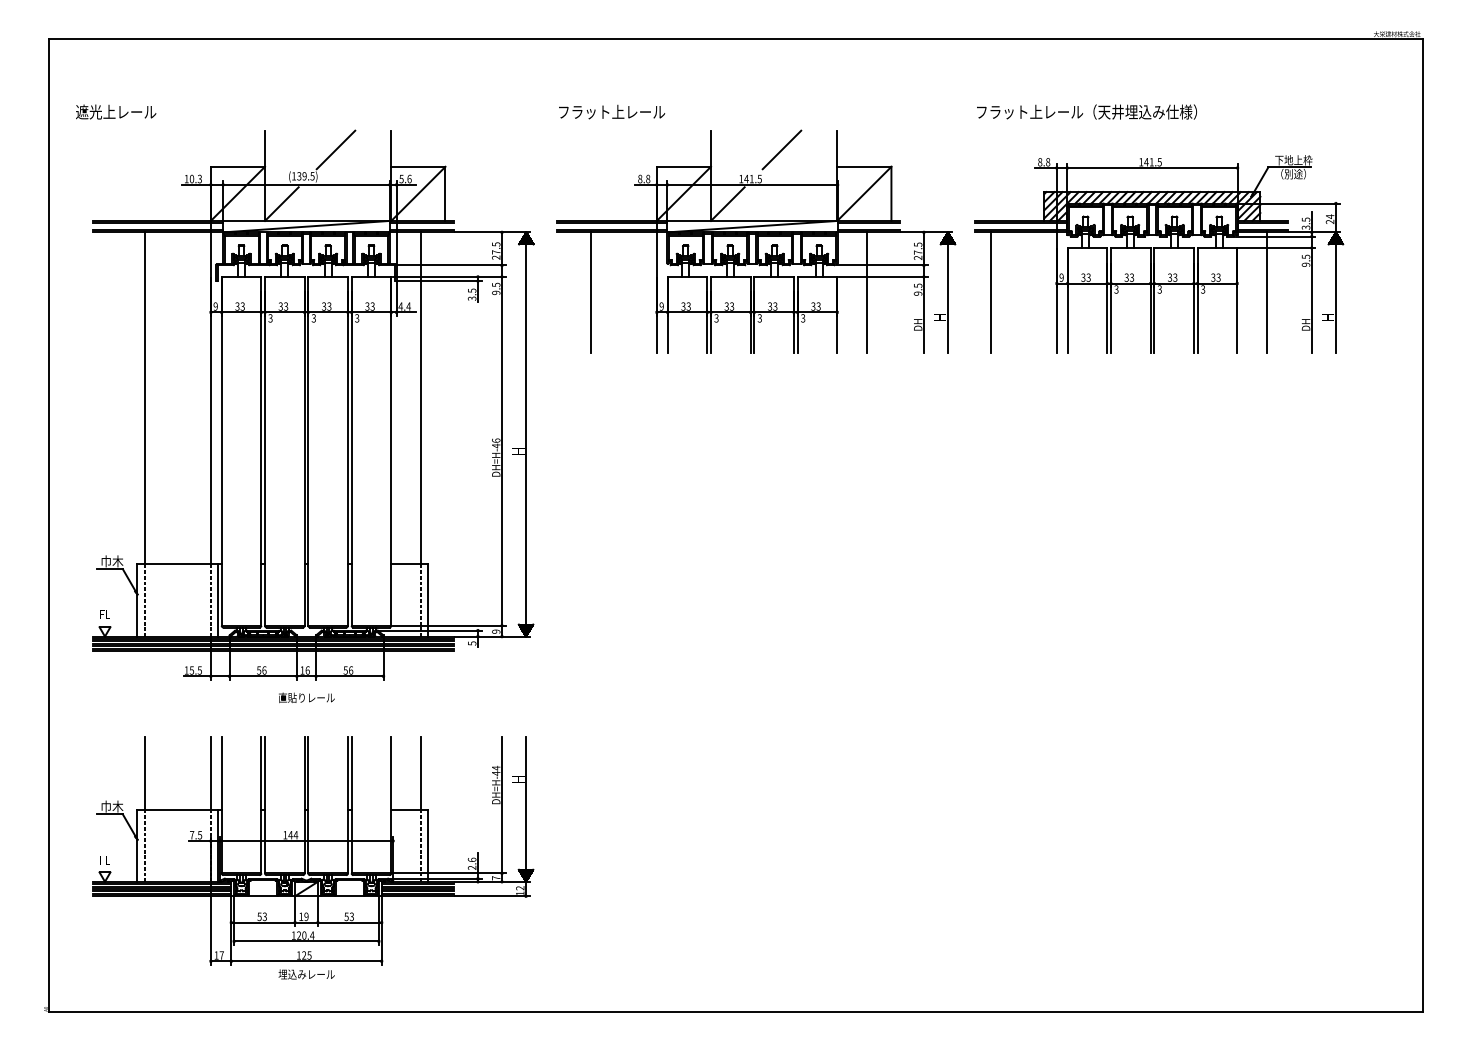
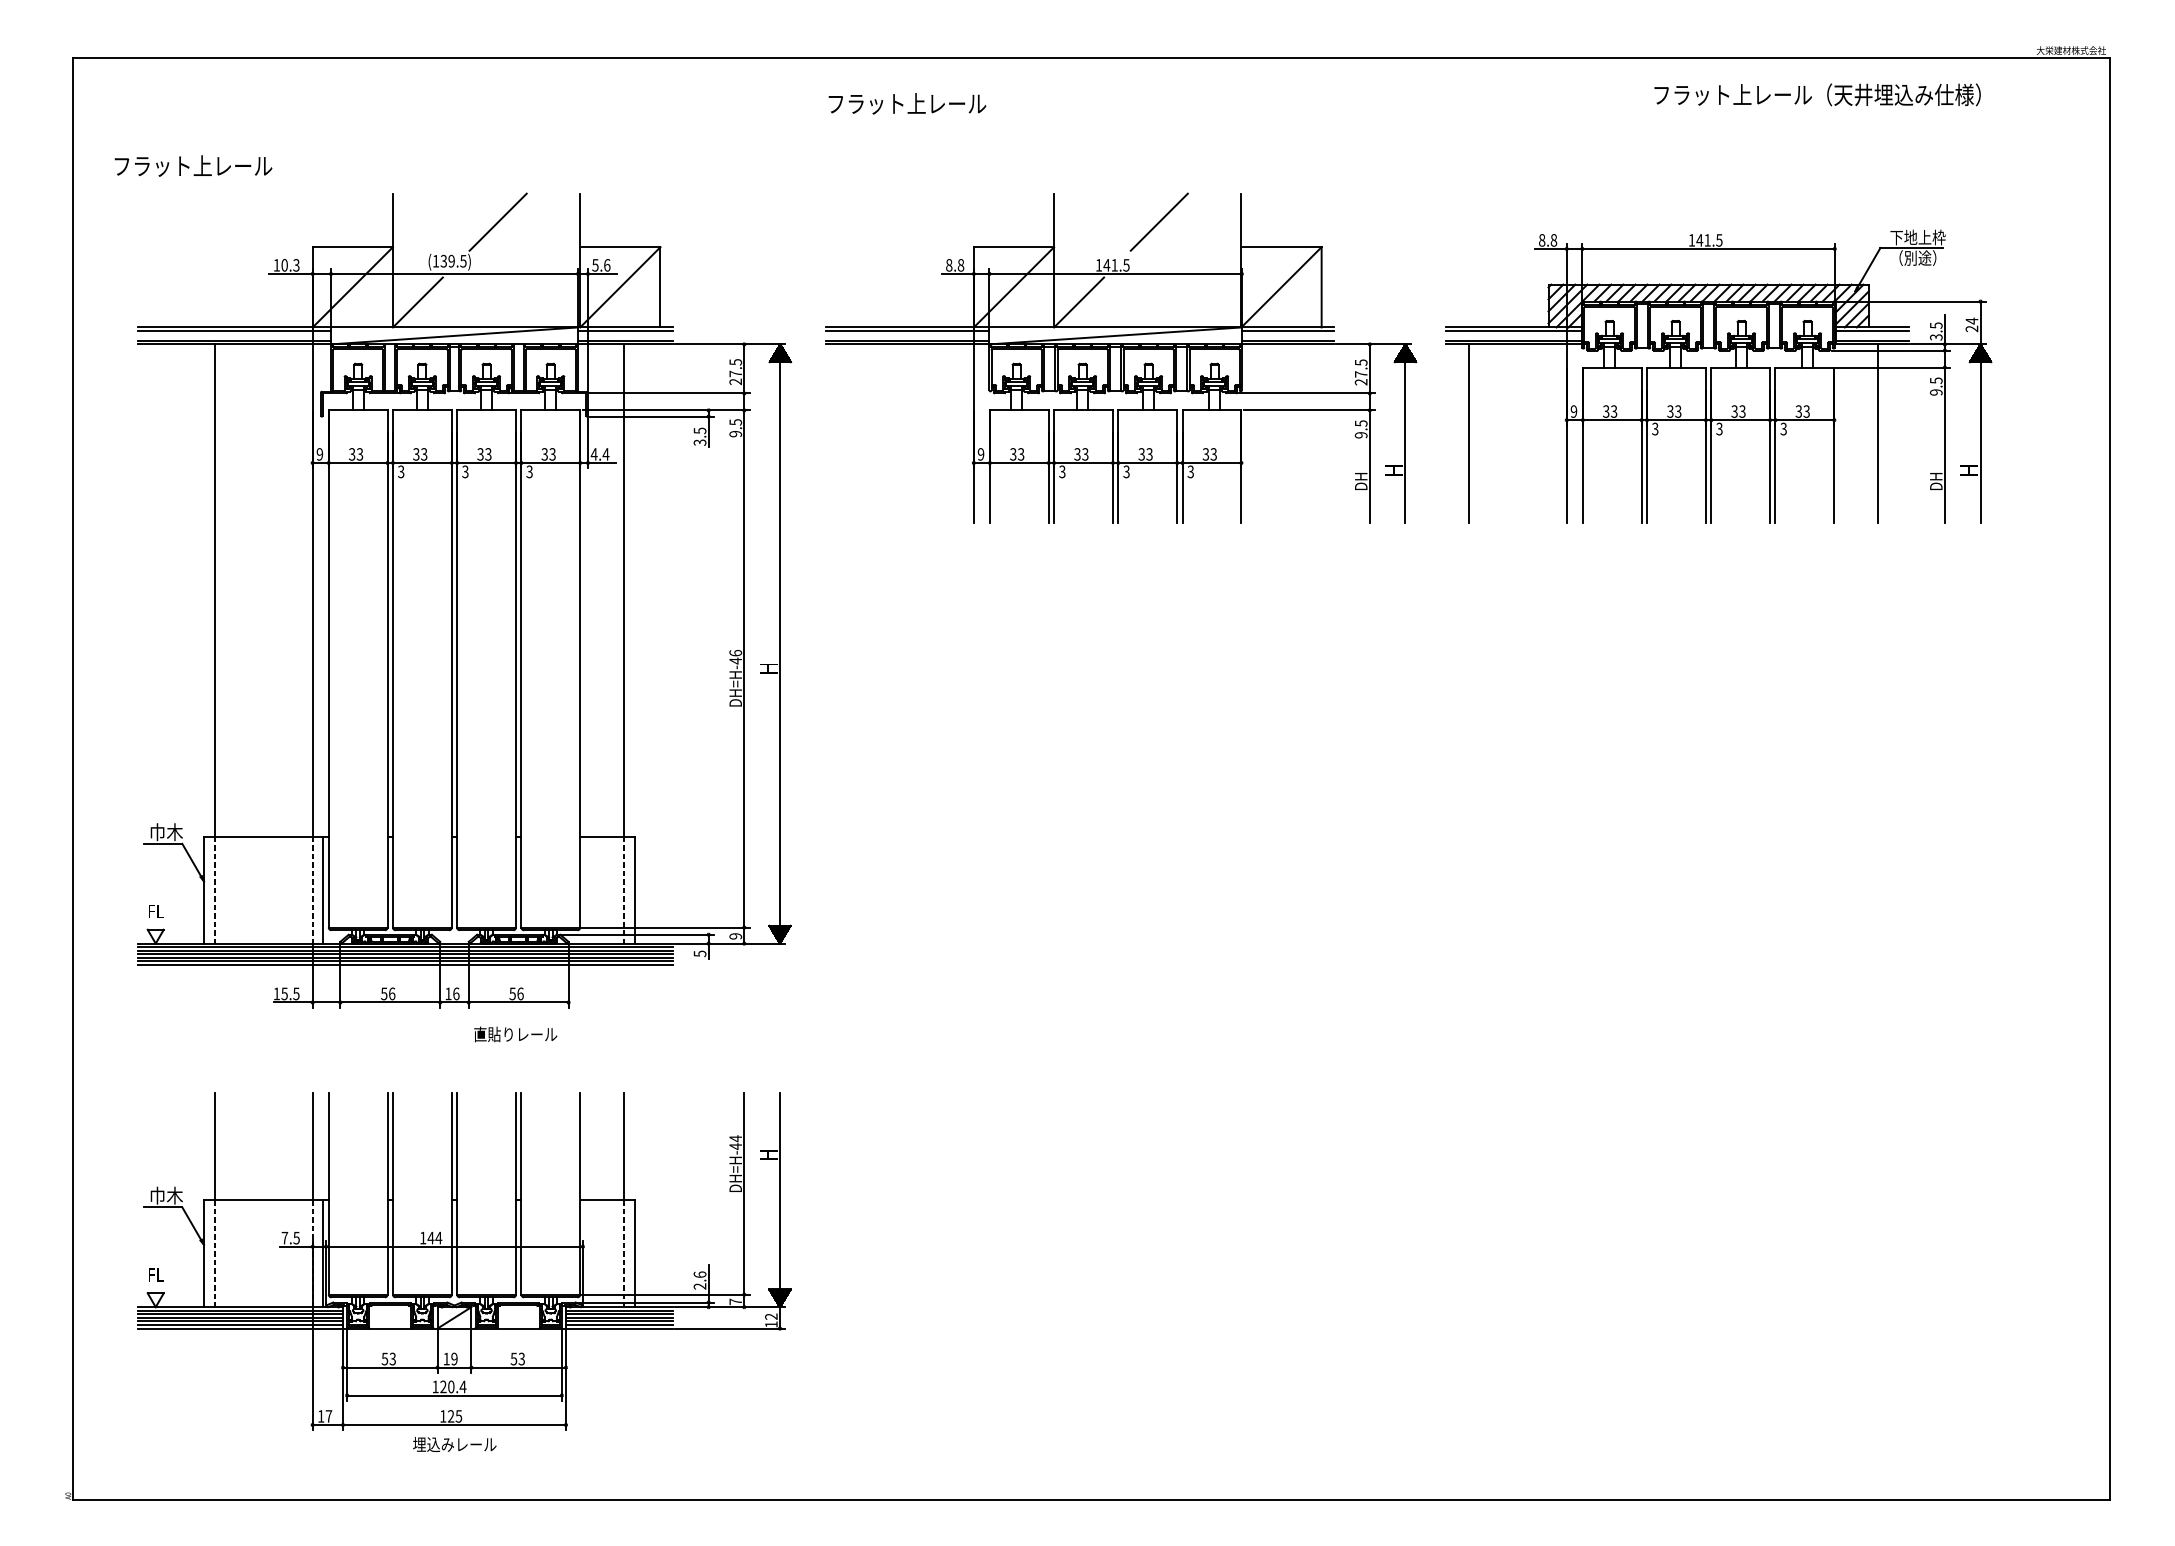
text: (129, 111) -> (192, 165), 遮光上レール -> フラット上レール
text: (612, 111) -> (908, 102), moved
text: (1086, 111) -> (1816, 94), moved
line: (590, 292) -> (875, 433), removed
line: (866, 292) -> (1284, 433), removed
text: (306, 697) -> (515, 1033), moved

